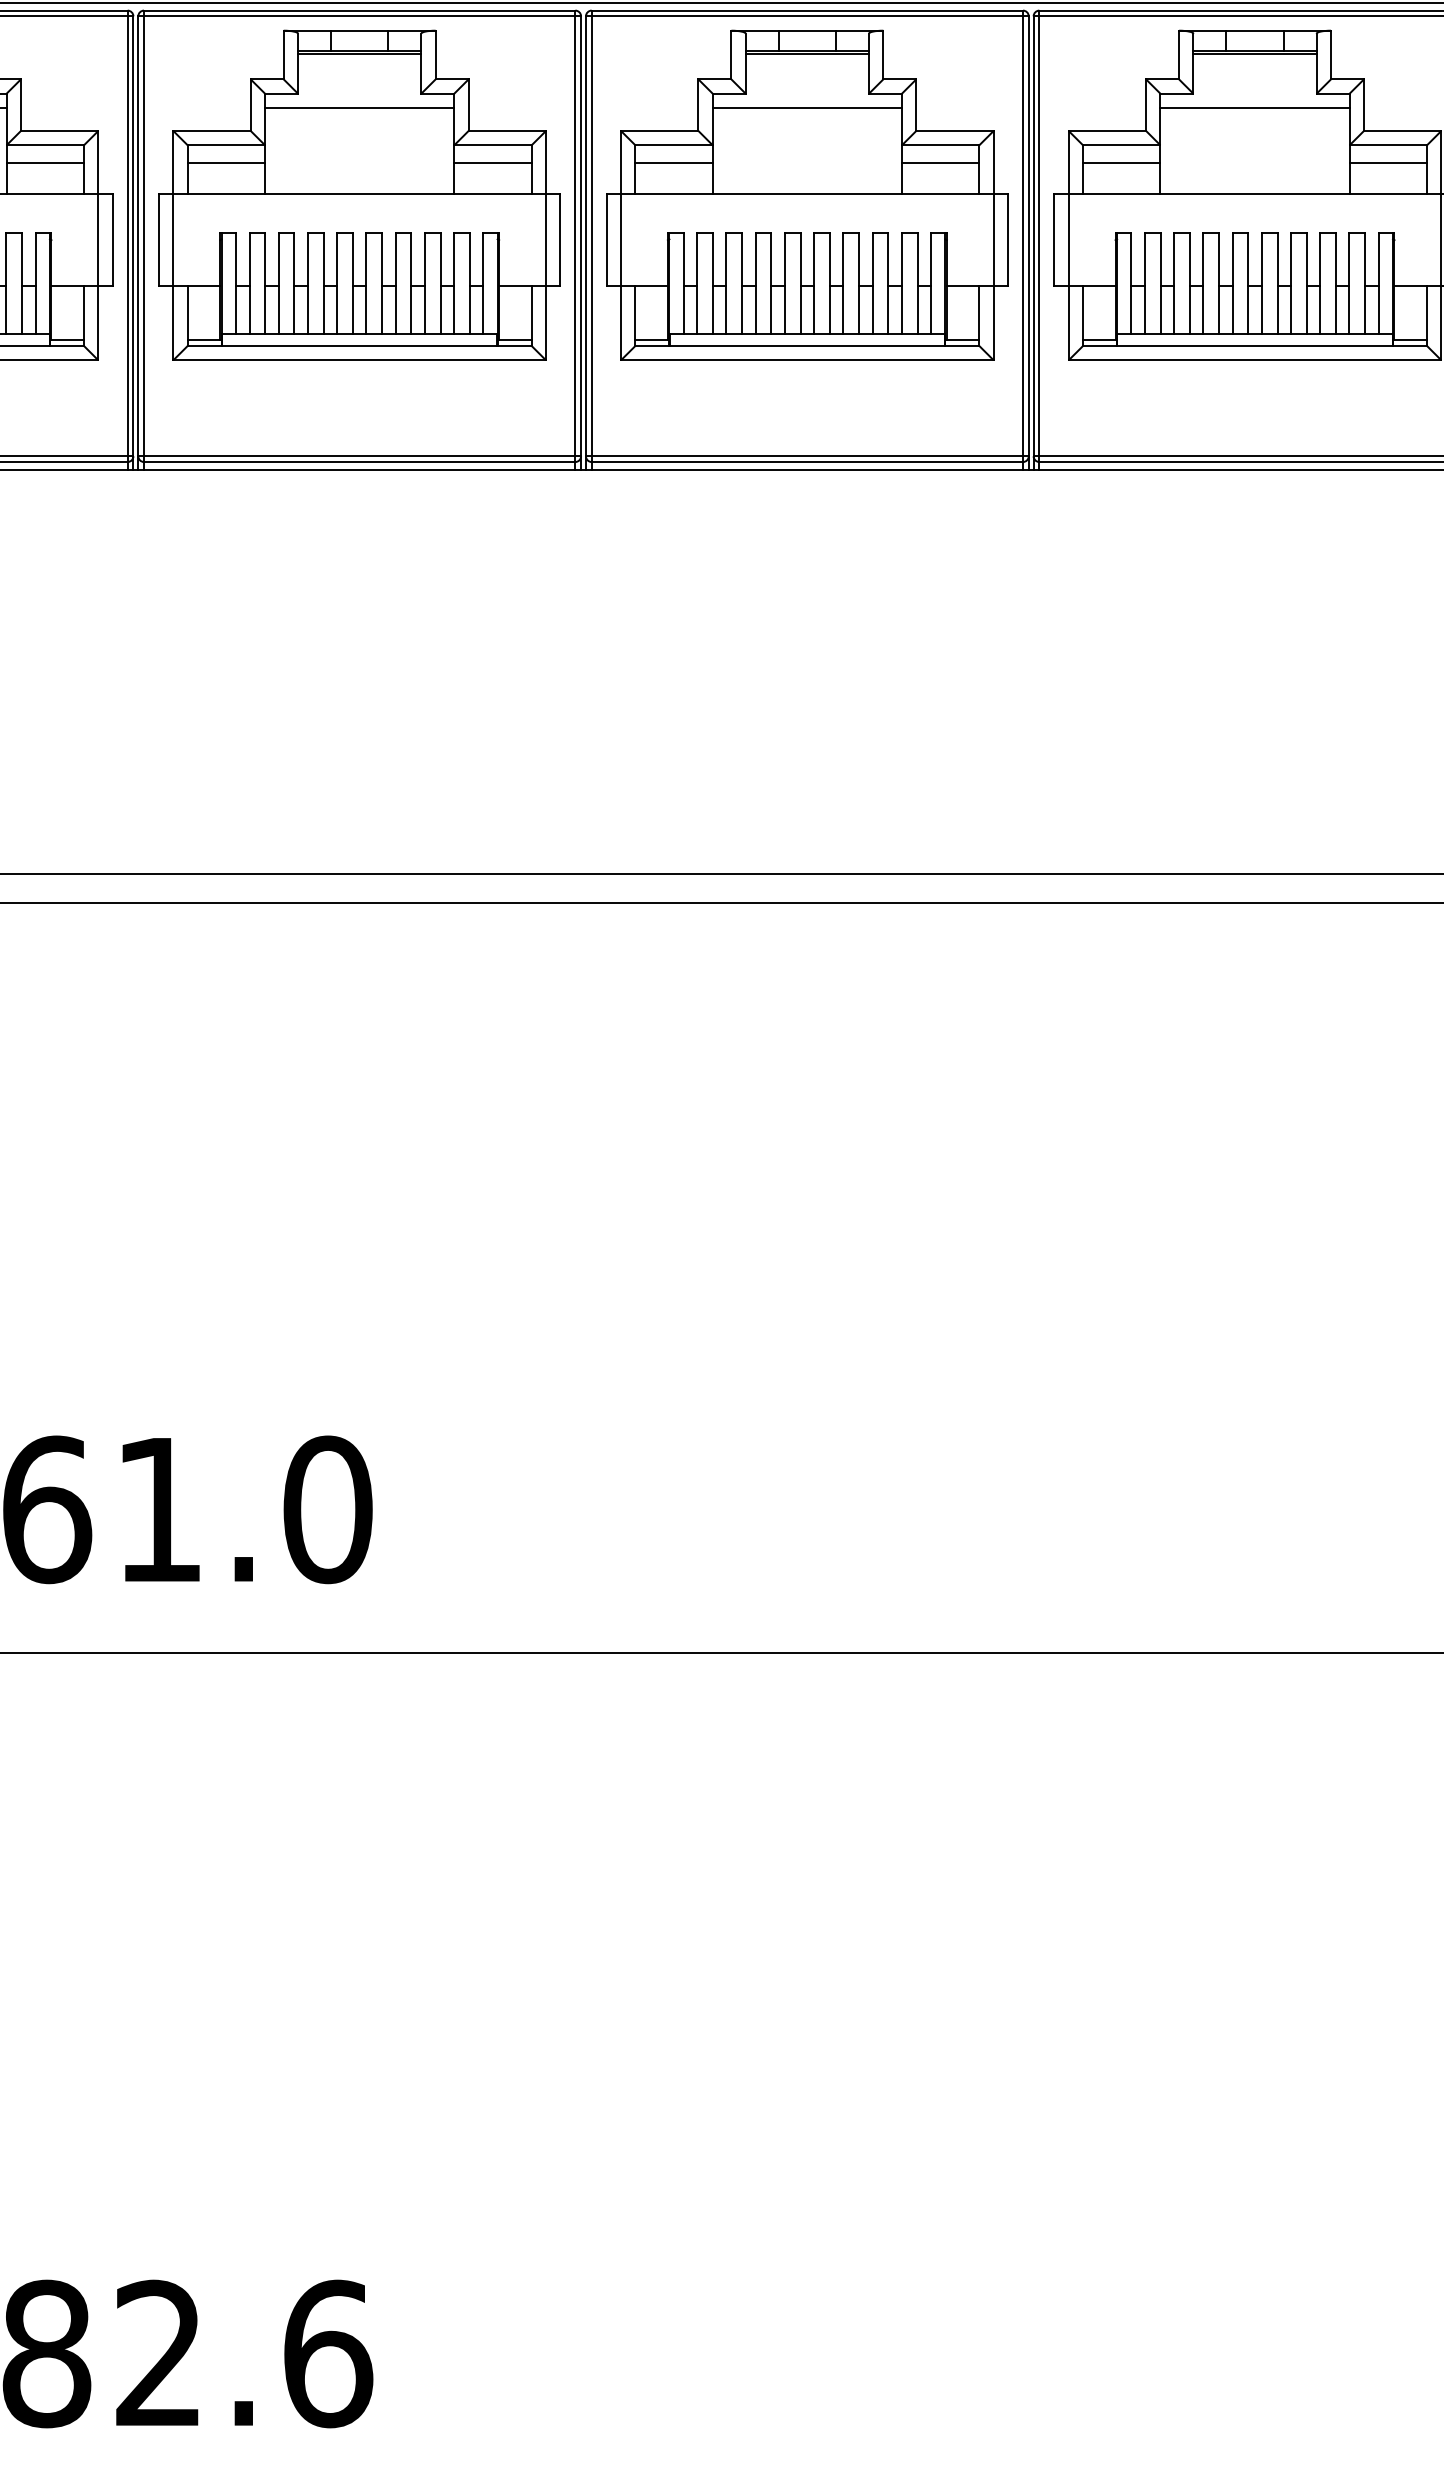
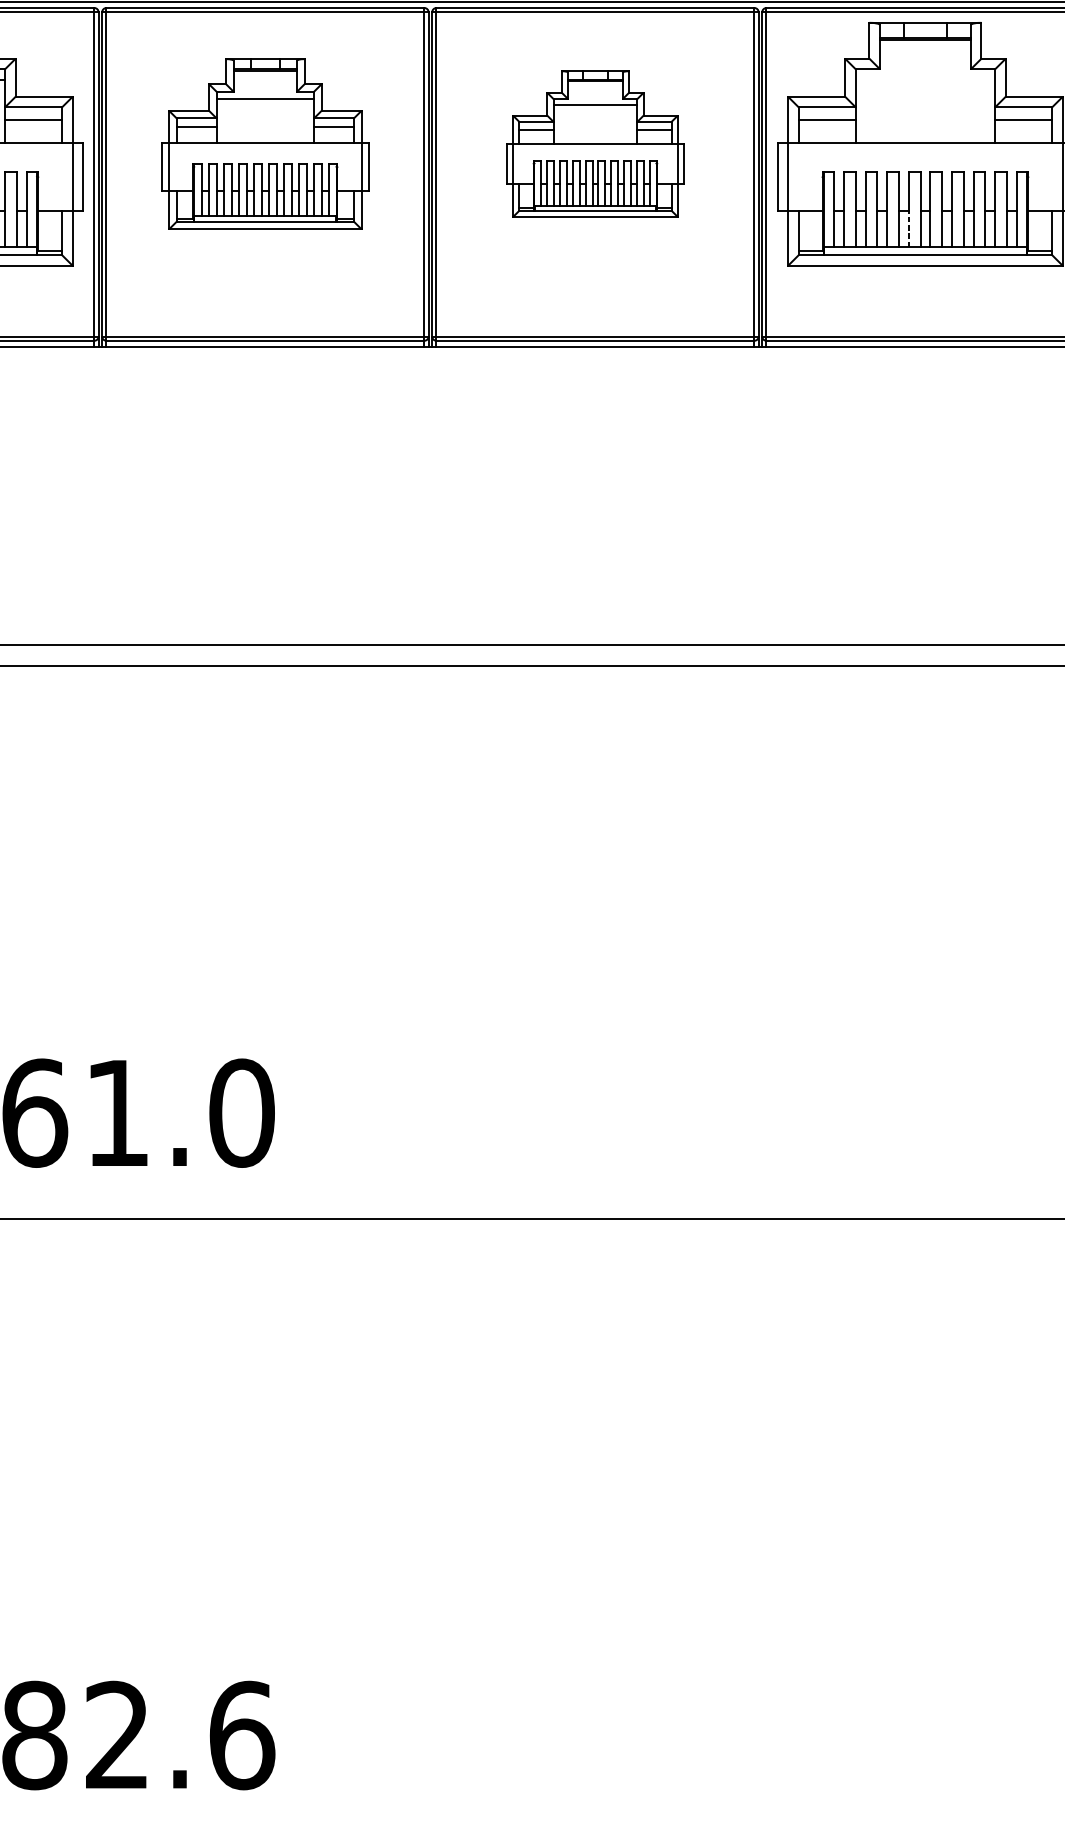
line: (1254, 108) -> (925, 80), removed
part: (359, 194) -> (265, 143), size x0.7
part: (807, 194) -> (595, 143), size x0.6
line: (1232, 309) -> (908, 228), solid -> dashed

